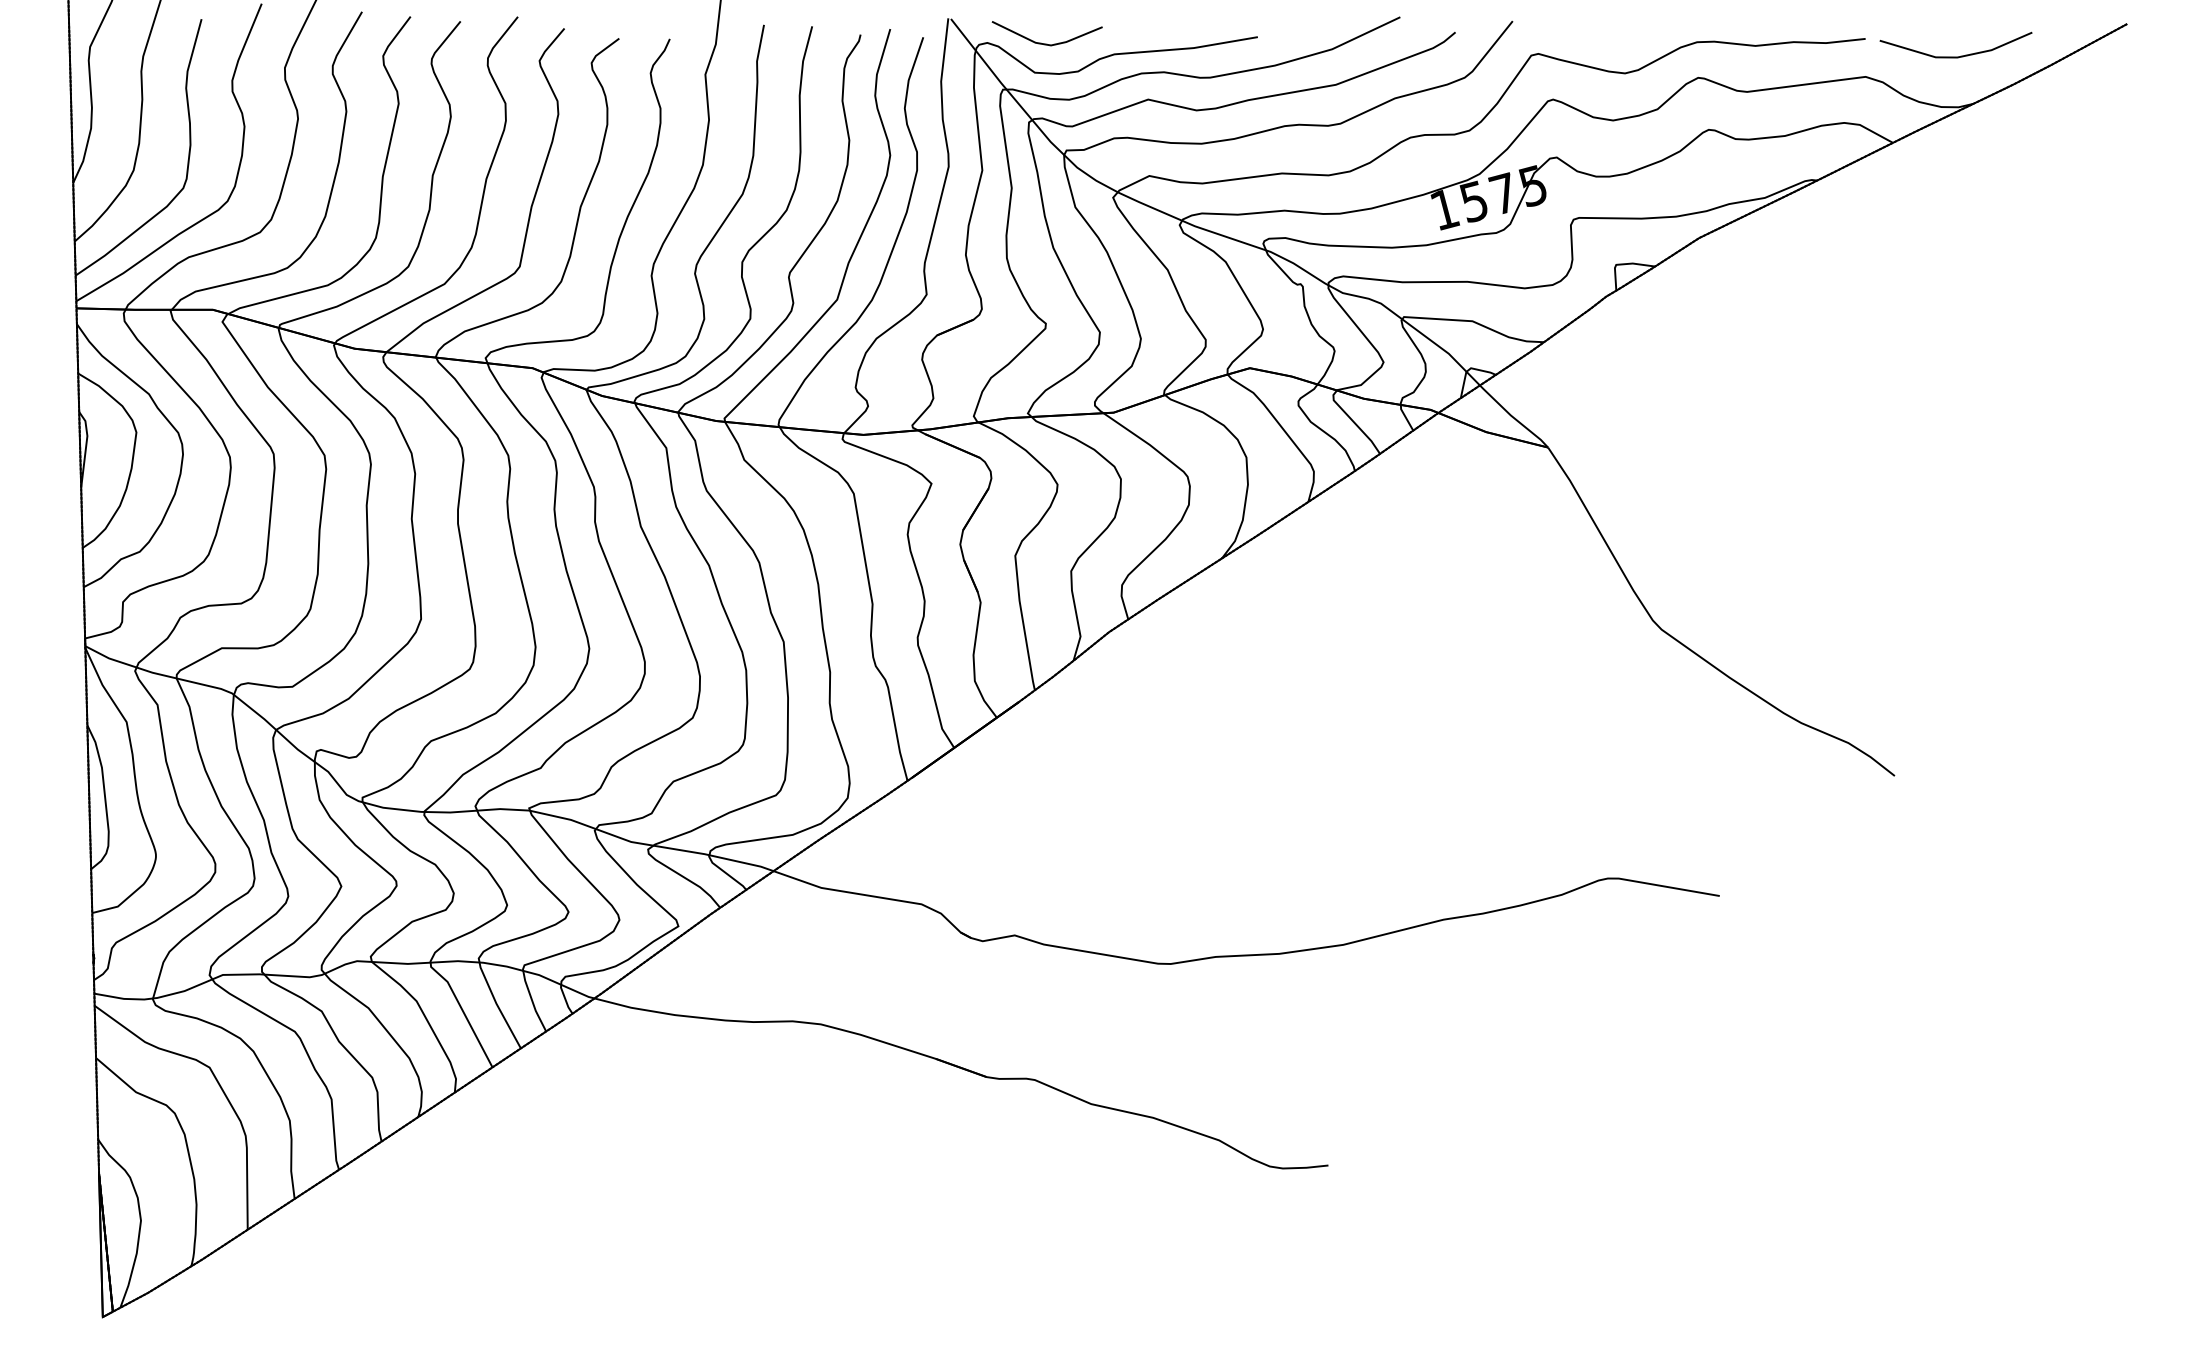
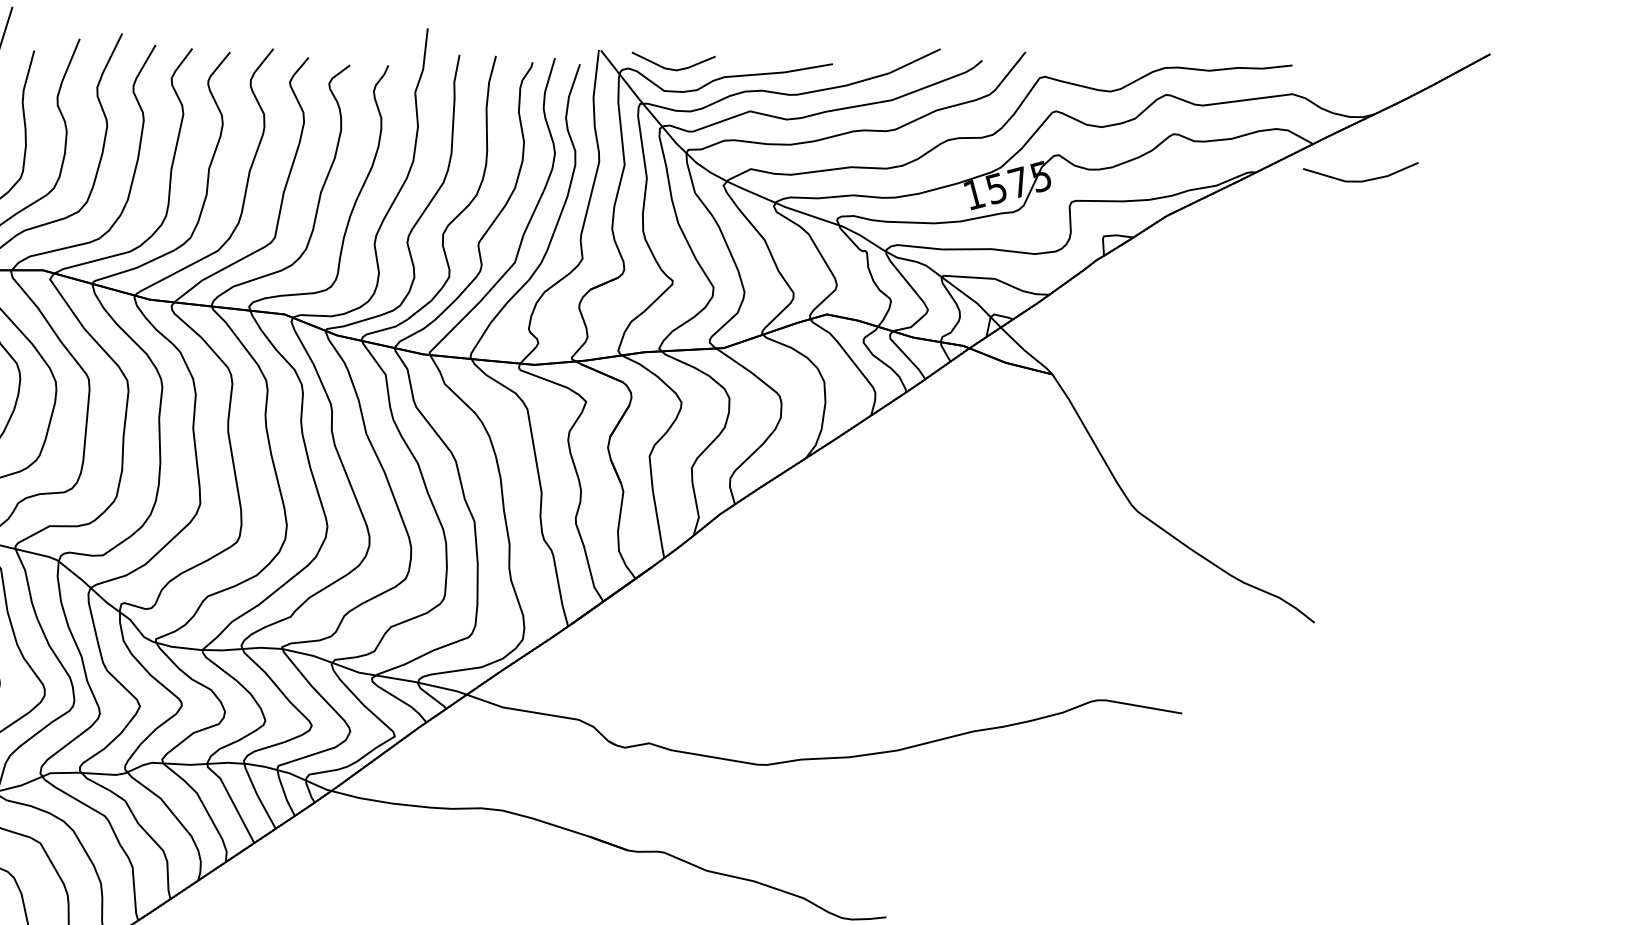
line: (1955, 56) -> (1360, 180), moved

